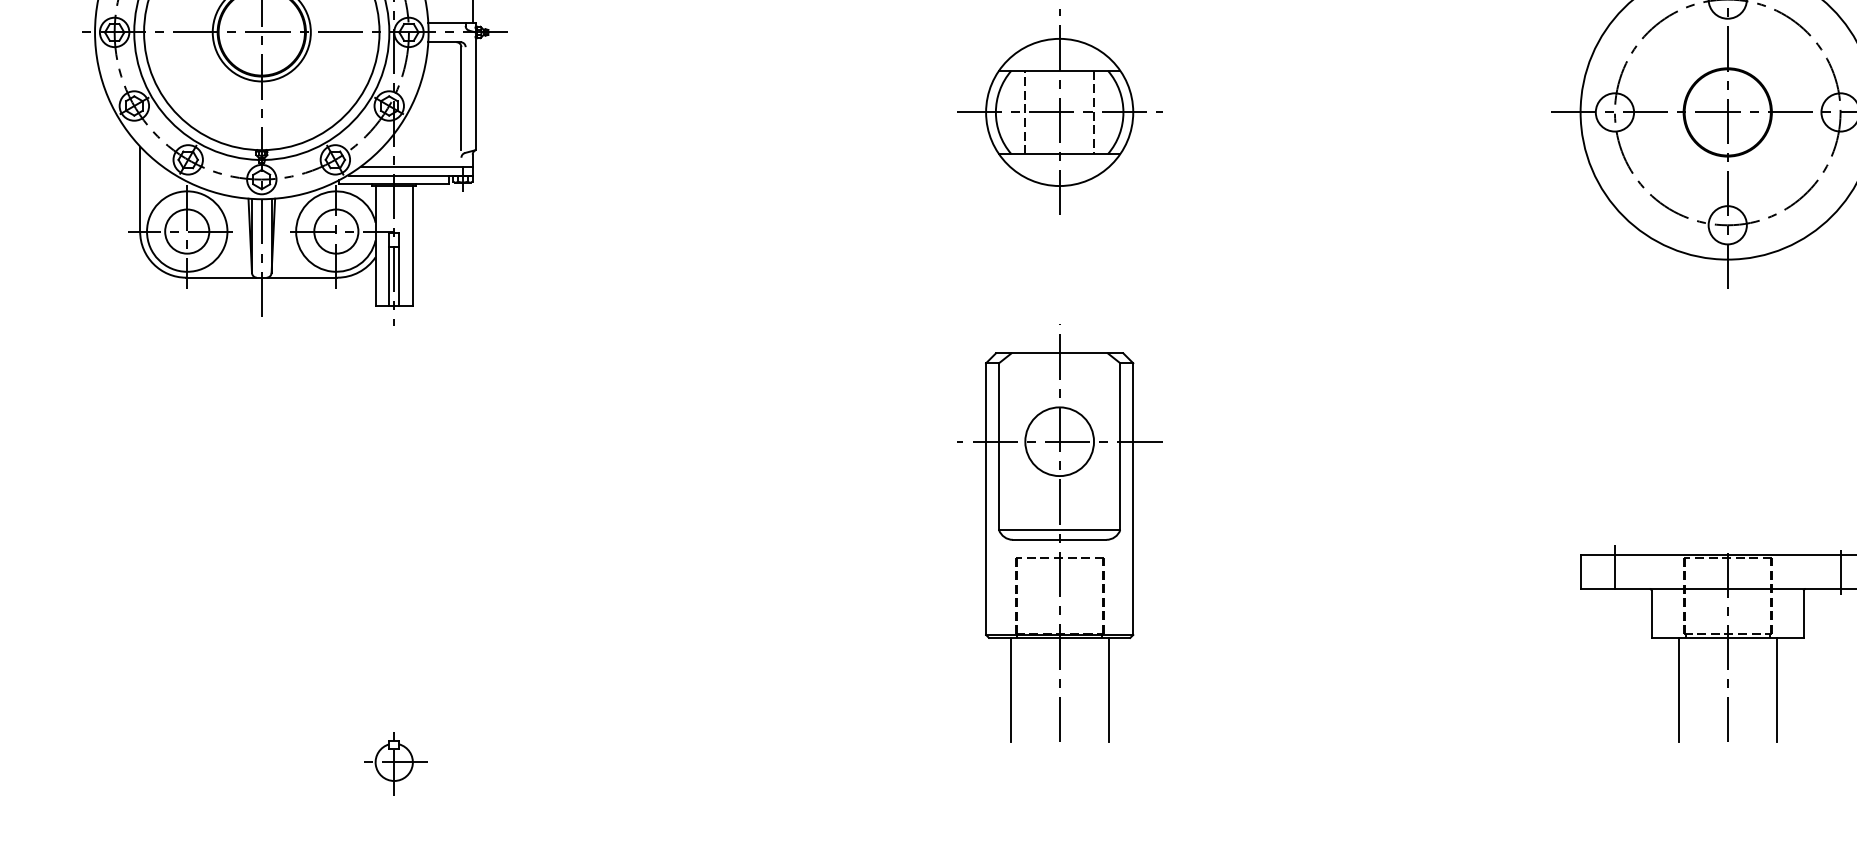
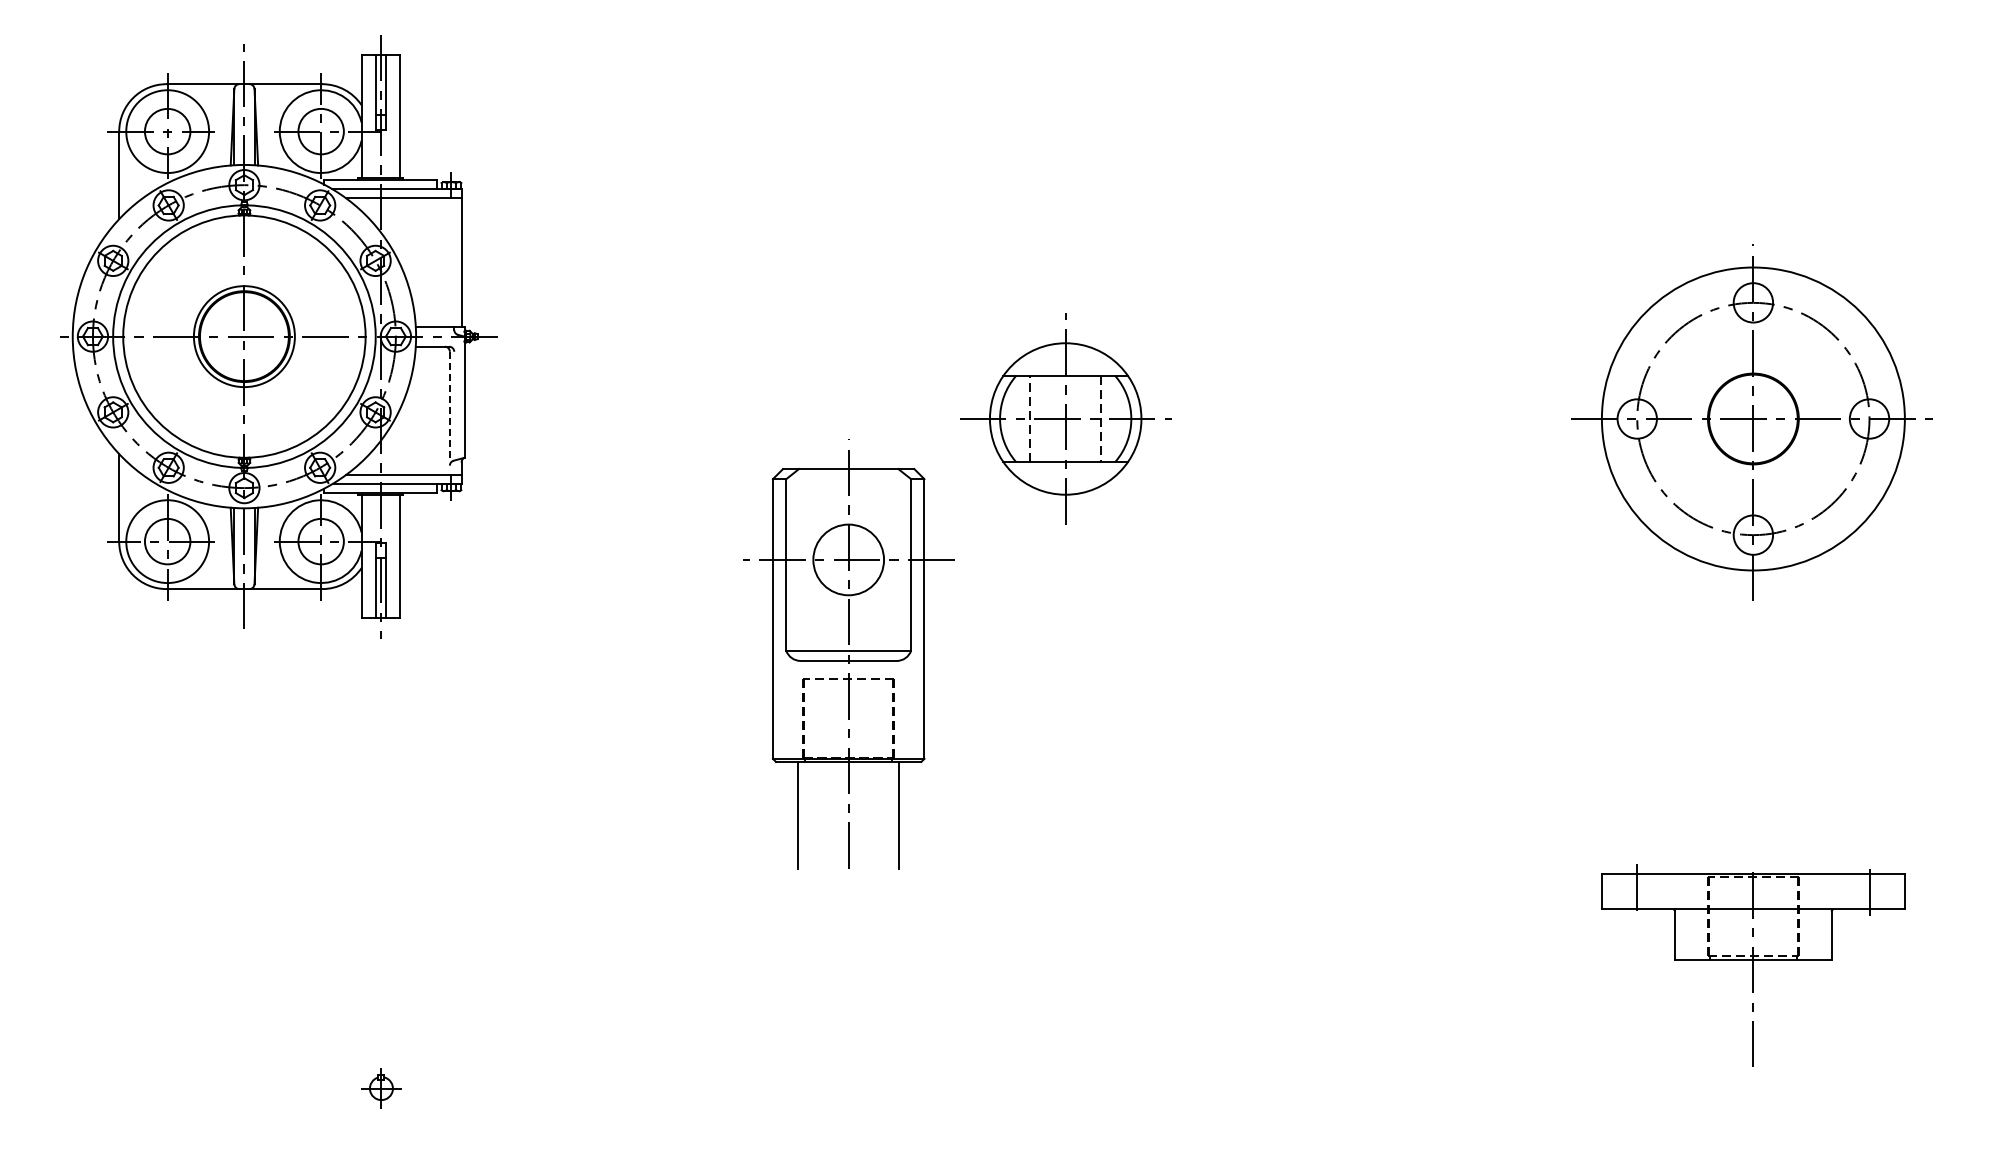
line: (461, 99) -> (449, 405), solid -> dashed
part: (1059, 533) -> (848, 654), moved
line: (1678, 689) -> (1702, 1012), removed
line: (1776, 689) -> (1803, 1012), removed
part: (395, 763) -> (382, 1089), size x0.6

